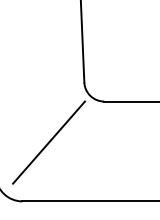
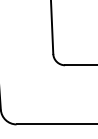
line: (49, 142) -> (32, 89), removed

